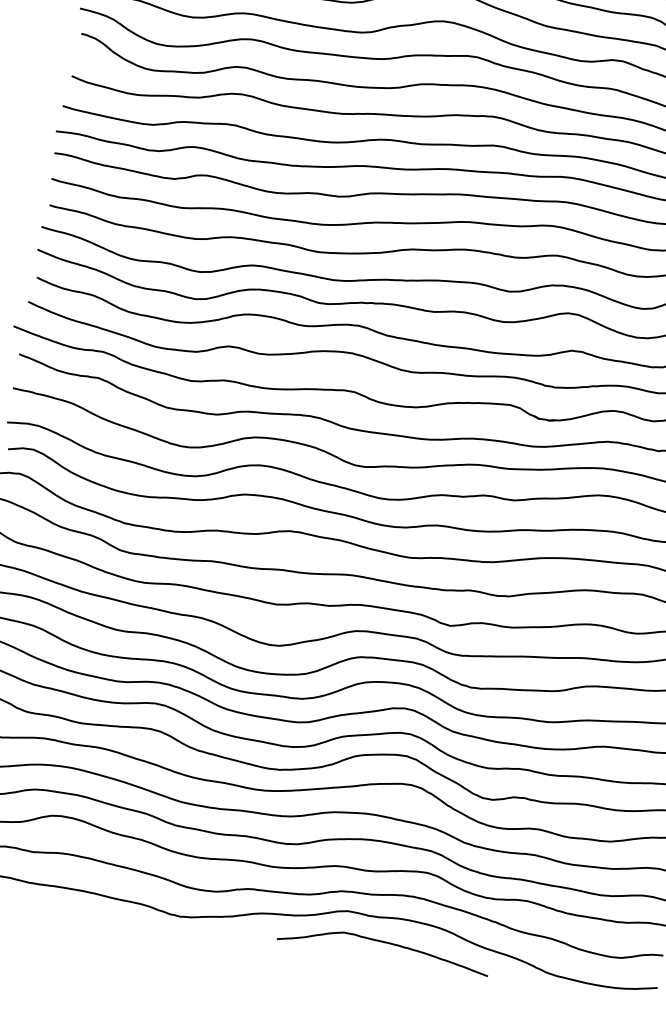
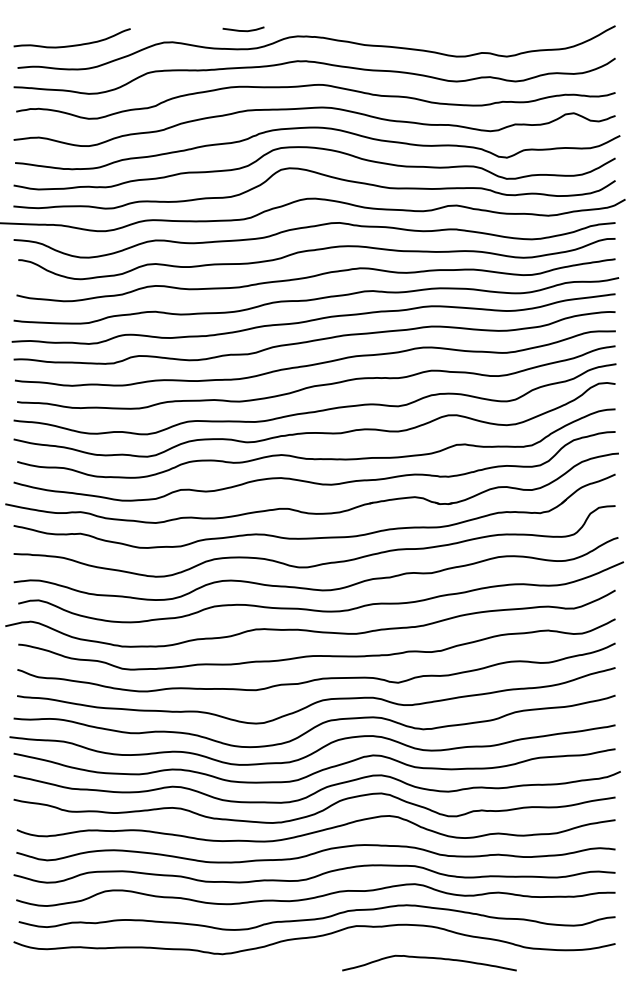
curve: (384, 943) -> (429, 958), moved

